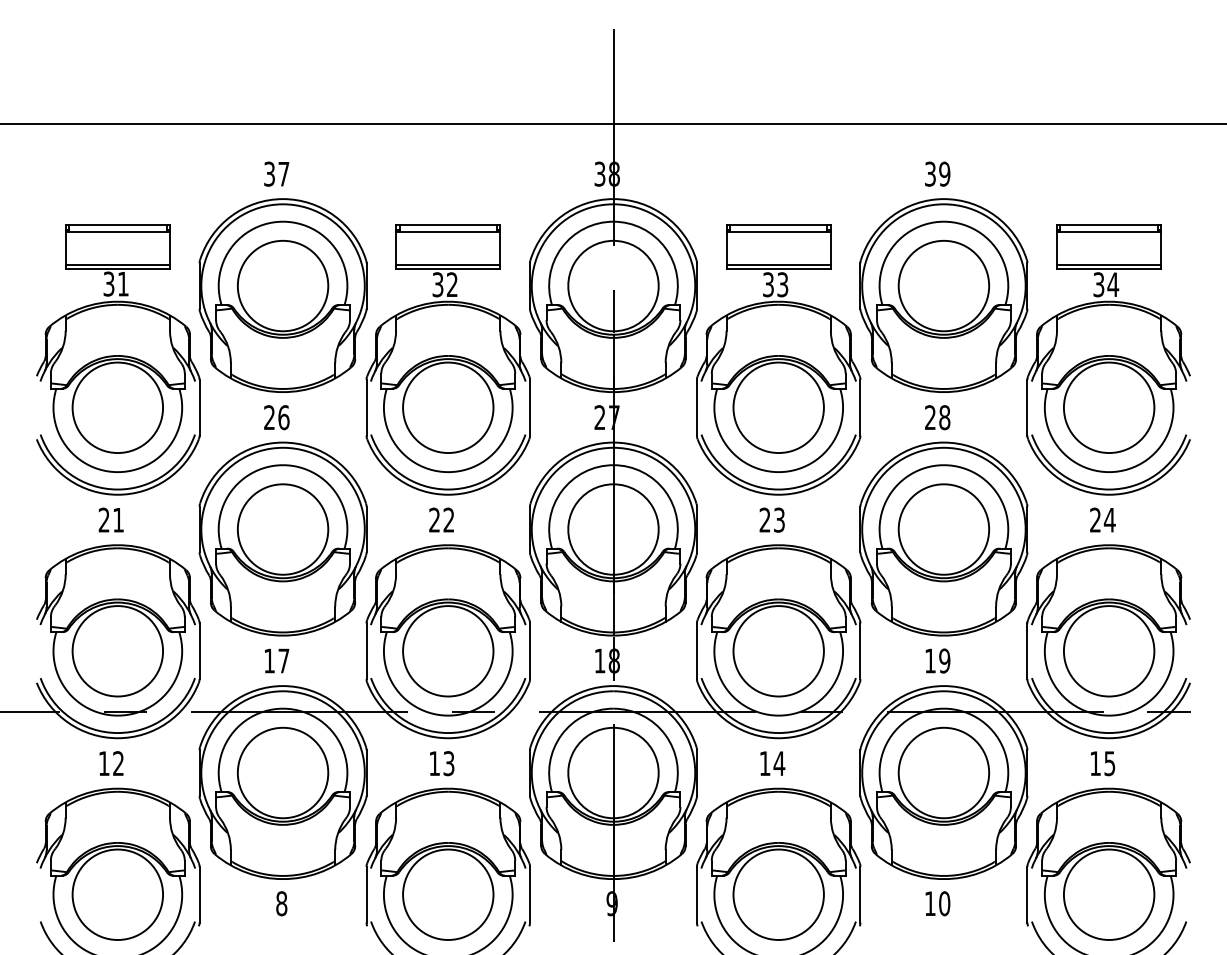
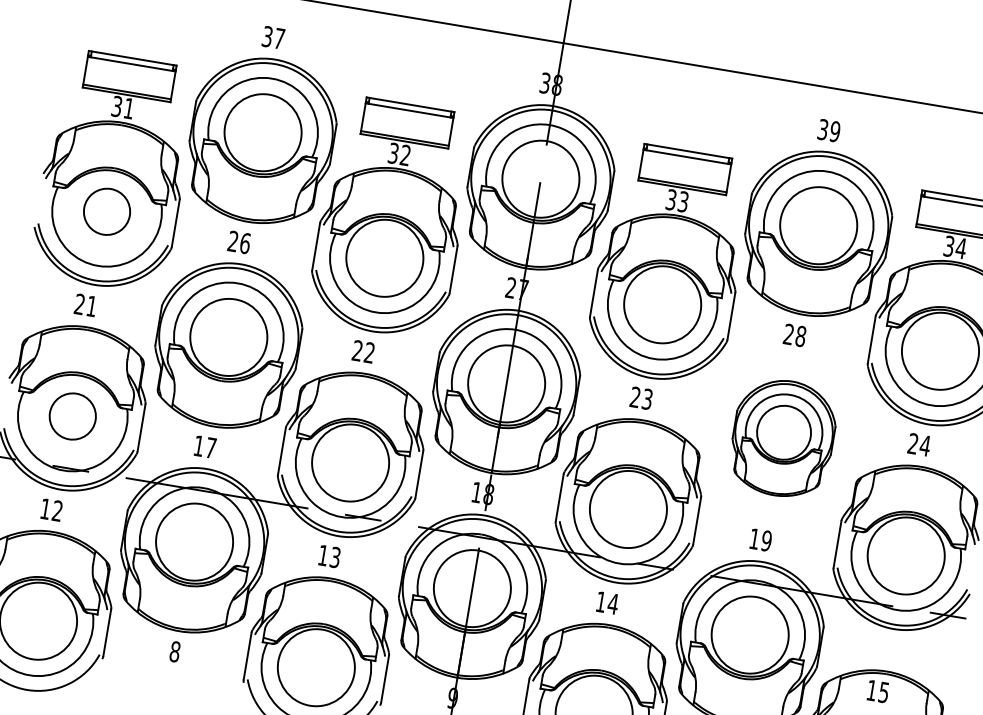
circle: (117, 407) -> (106, 211), size x0.6
part: (943, 538) -> (782, 437), size x0.7
circle: (117, 651) -> (72, 416), size x0.6
text: (1103, 763) -> (878, 691), moved

